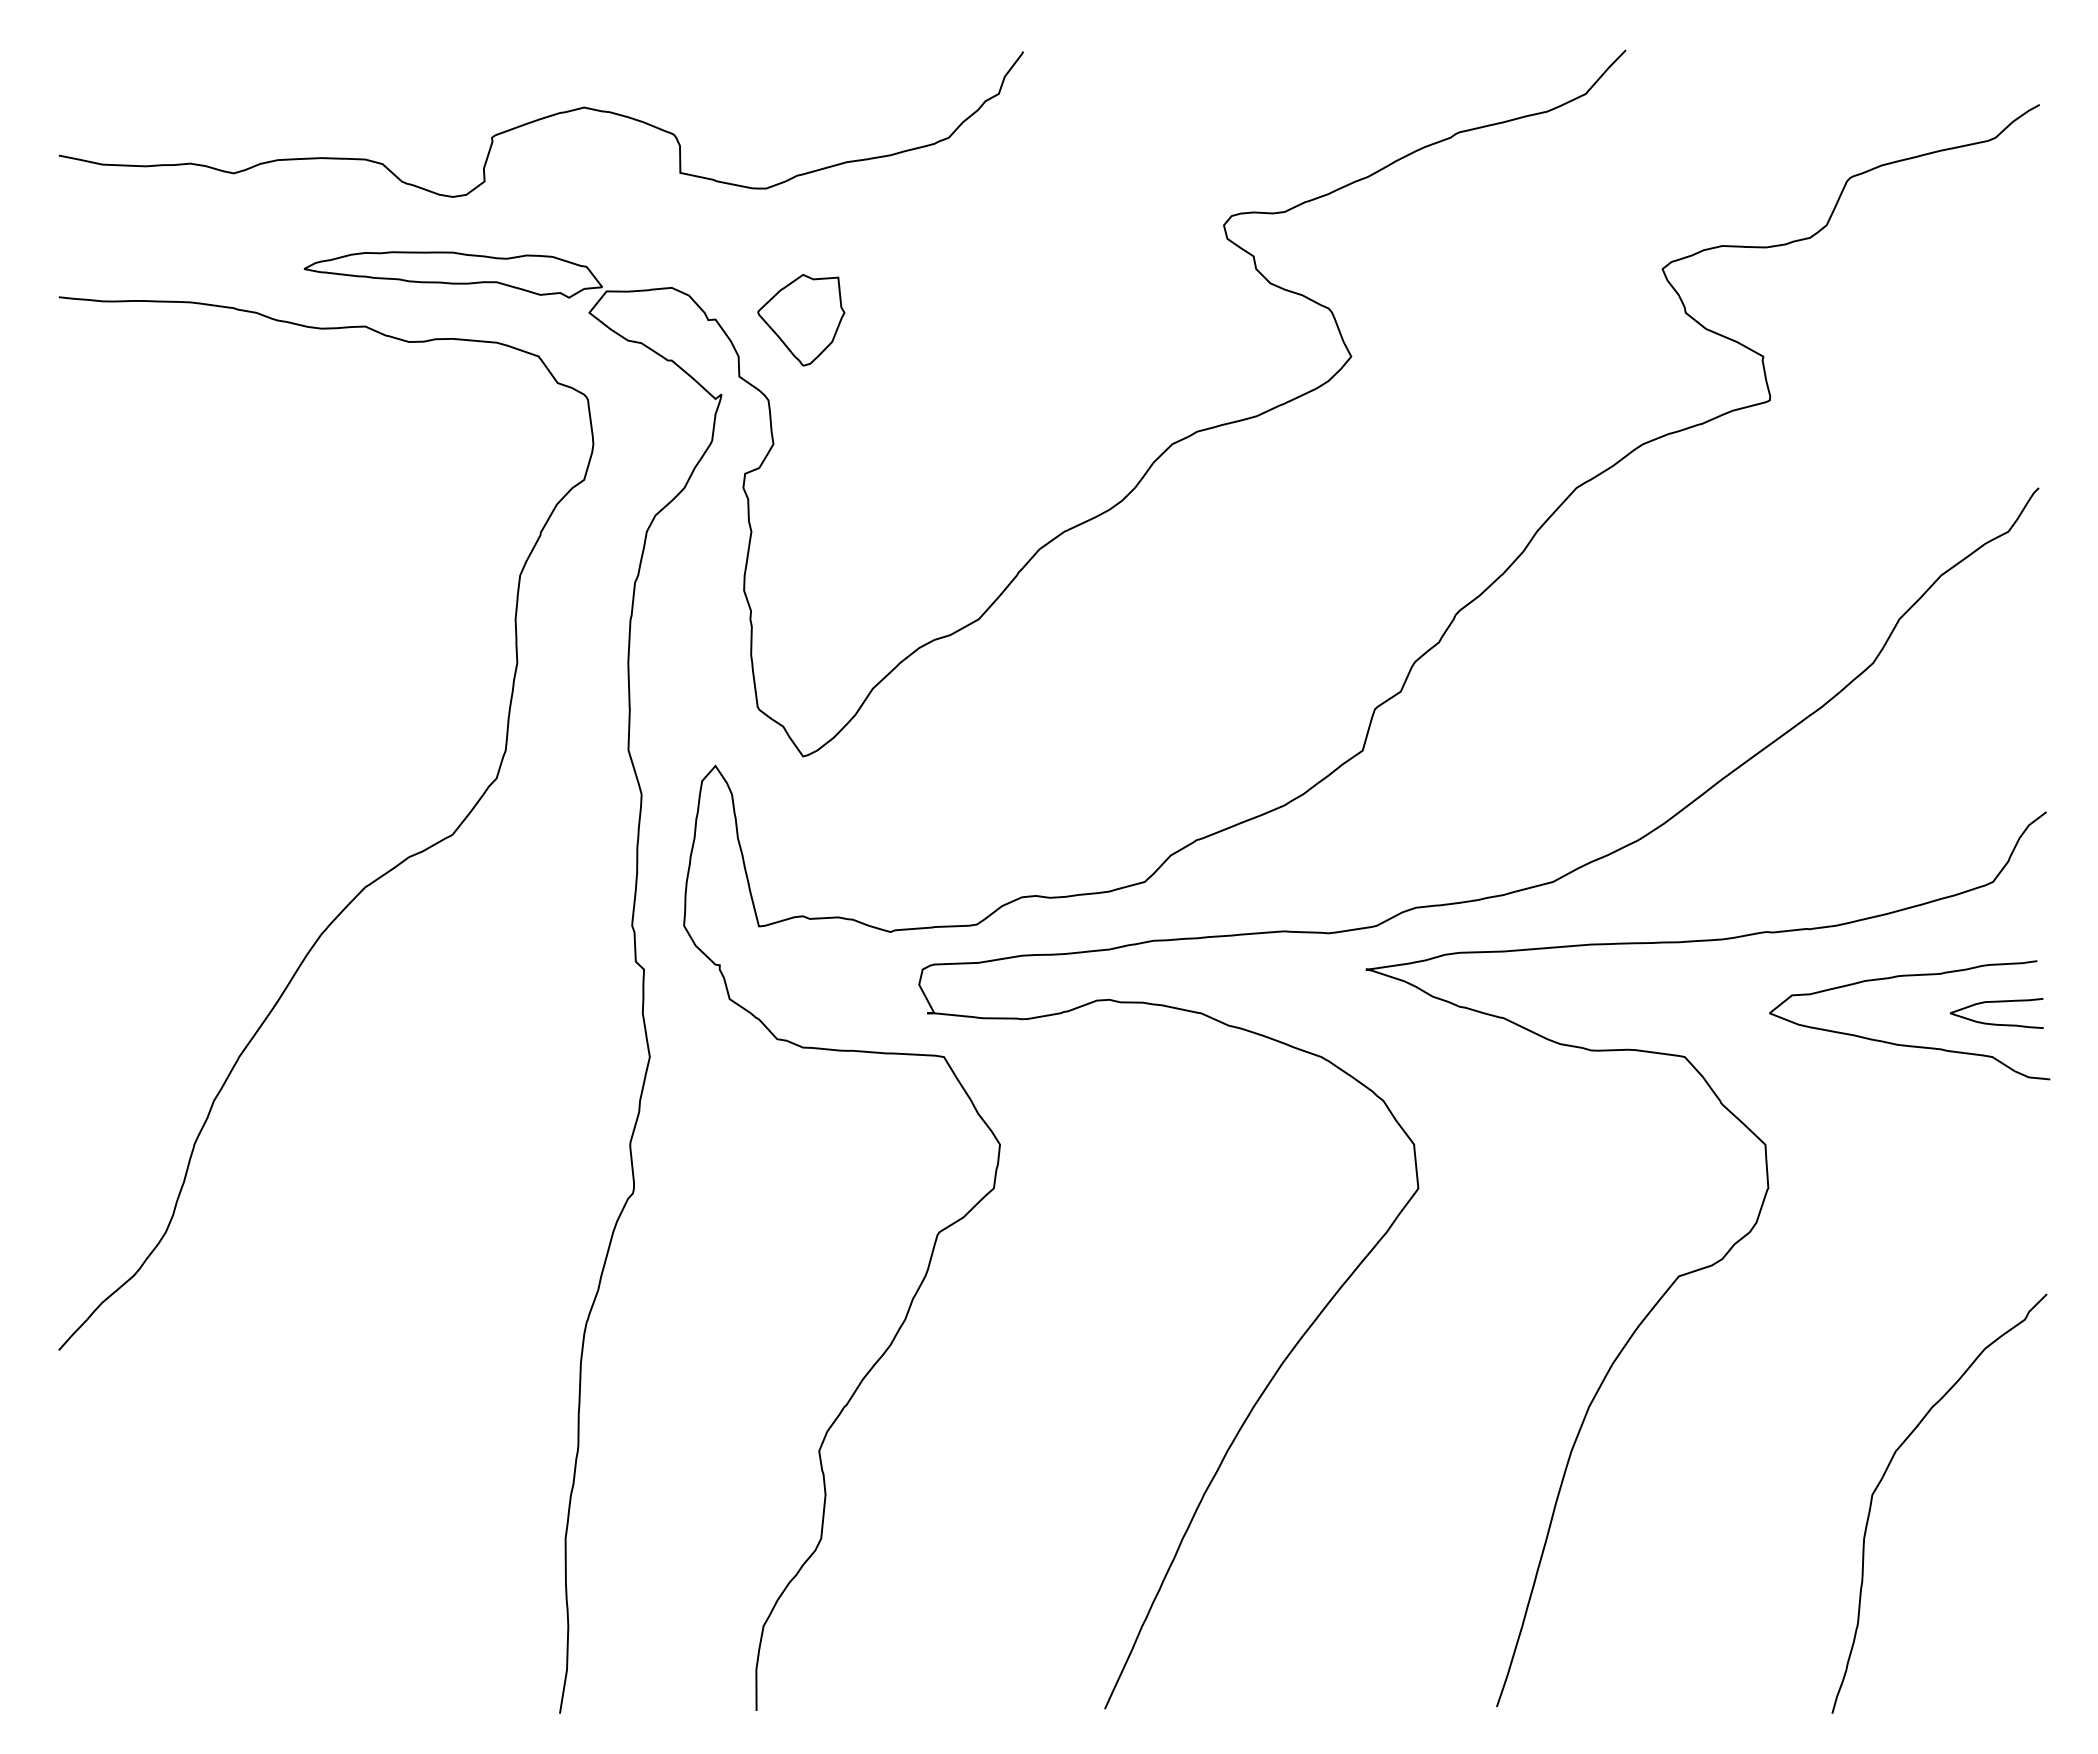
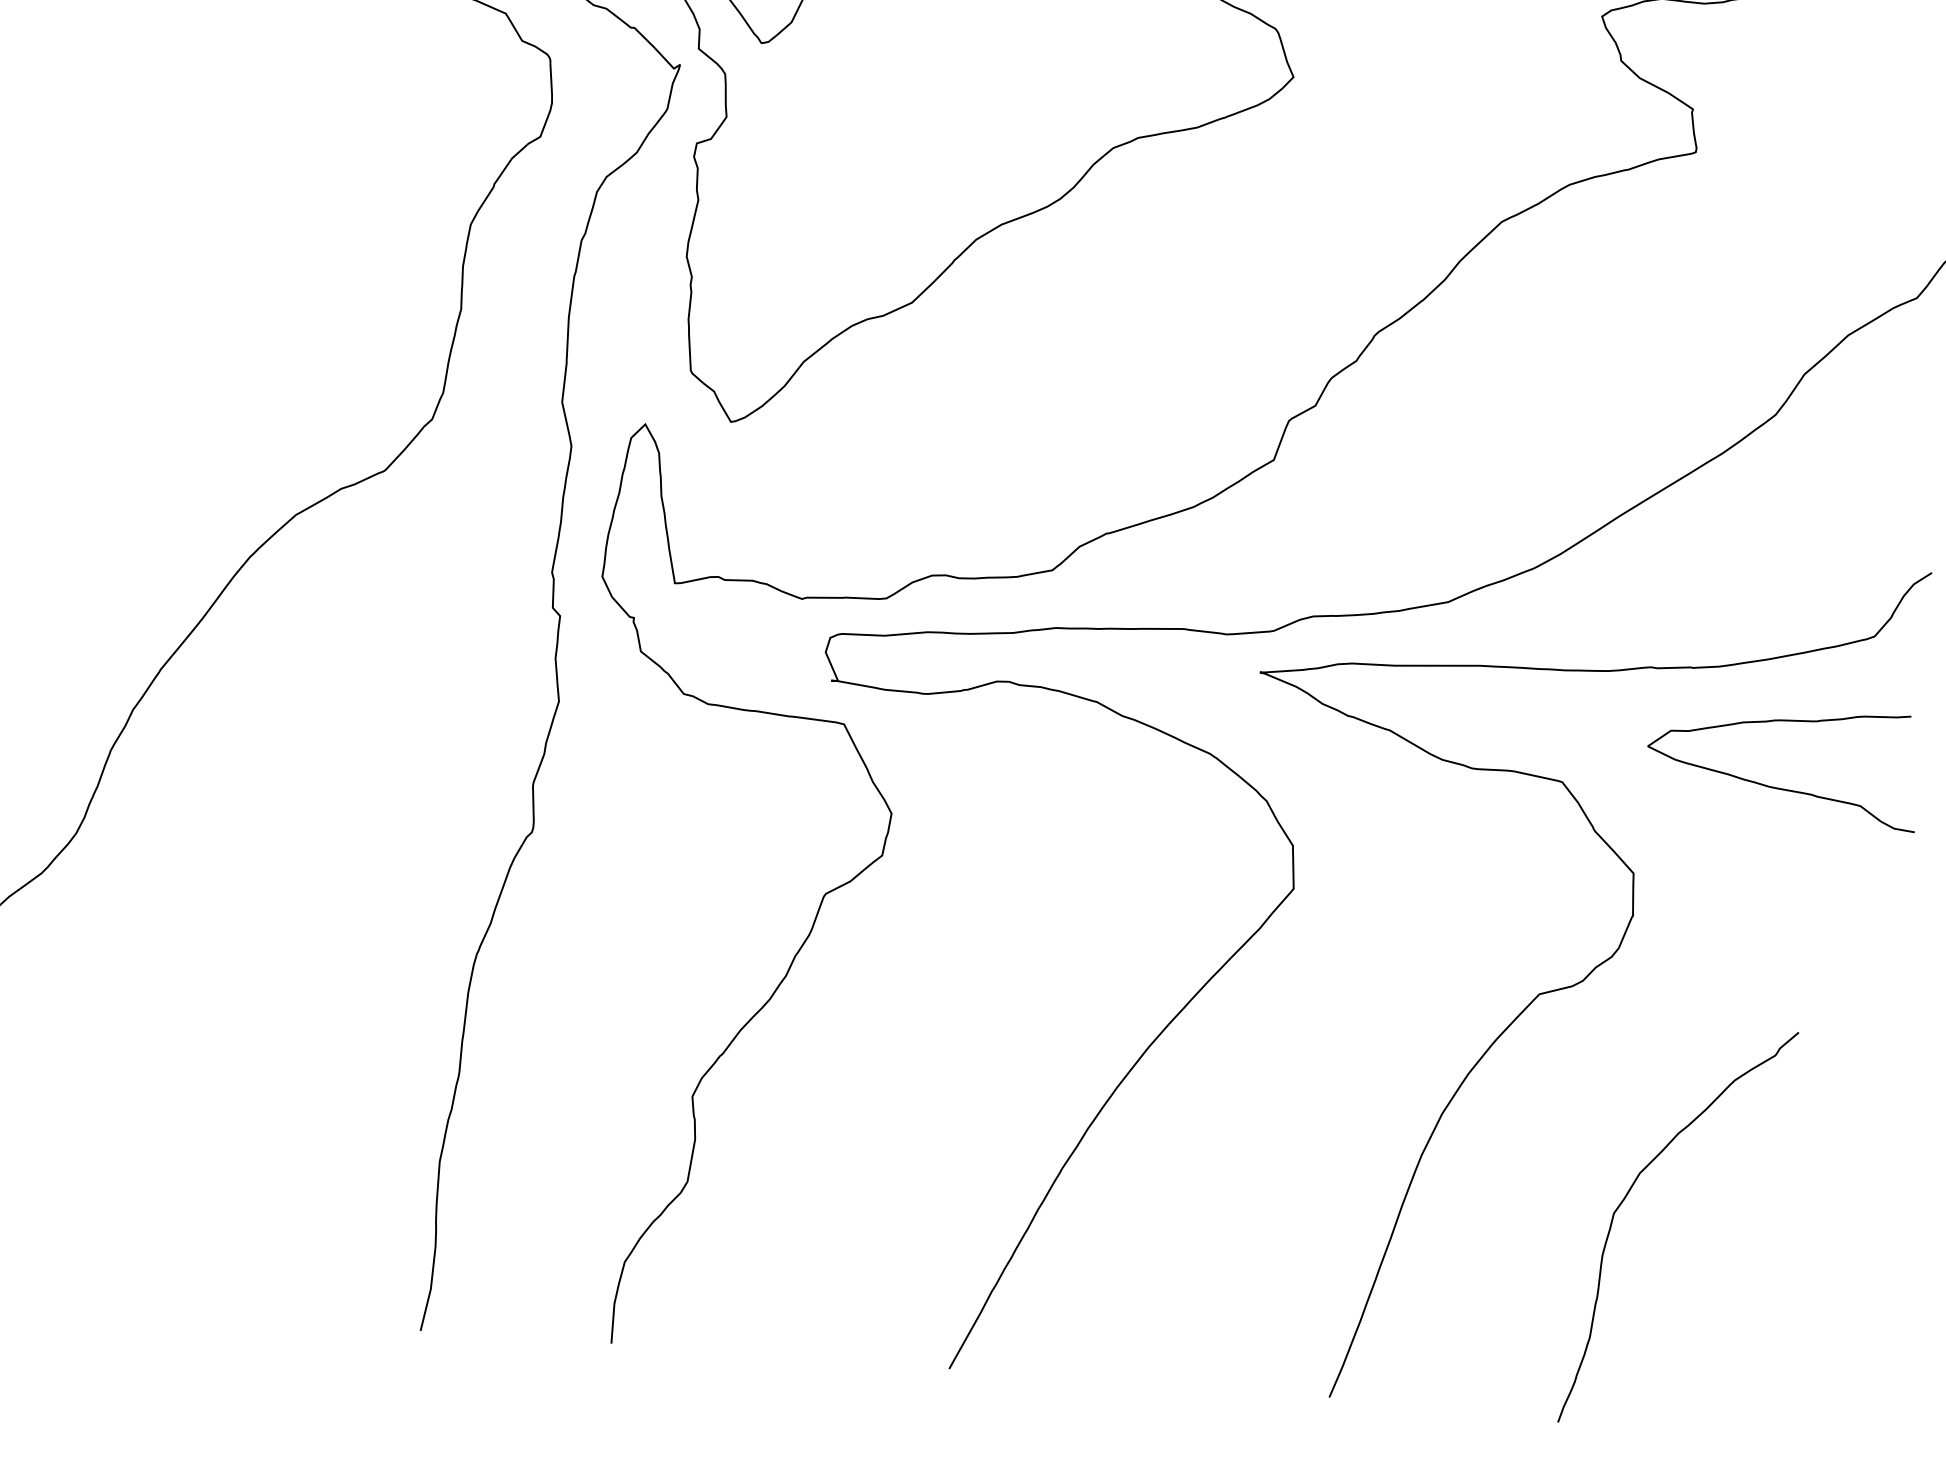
curve: (1996, 1023) -> (1866, 773), removed
curve: (1884, 1476) -> (1627, 1196), moved

